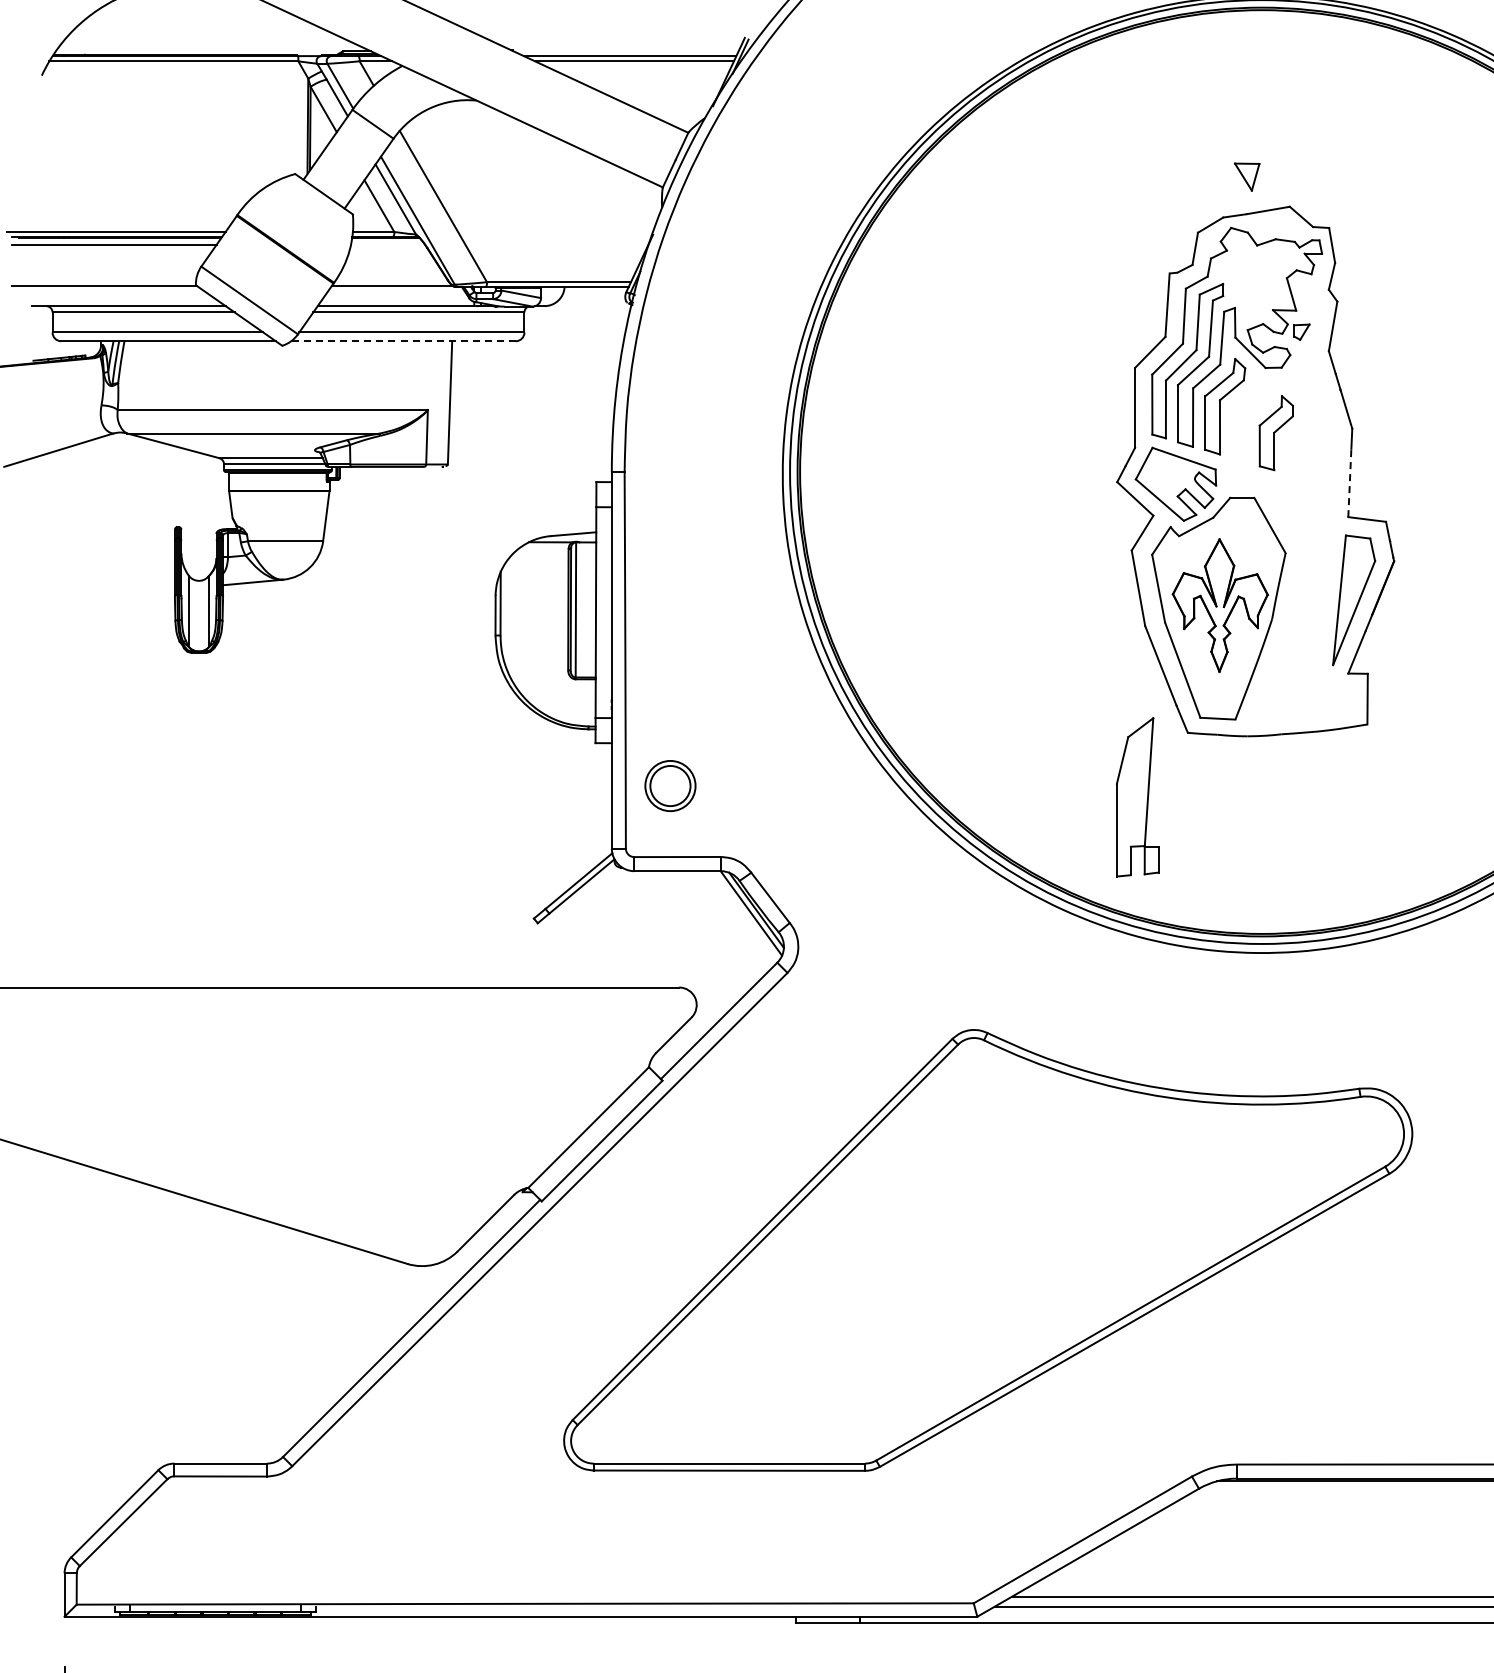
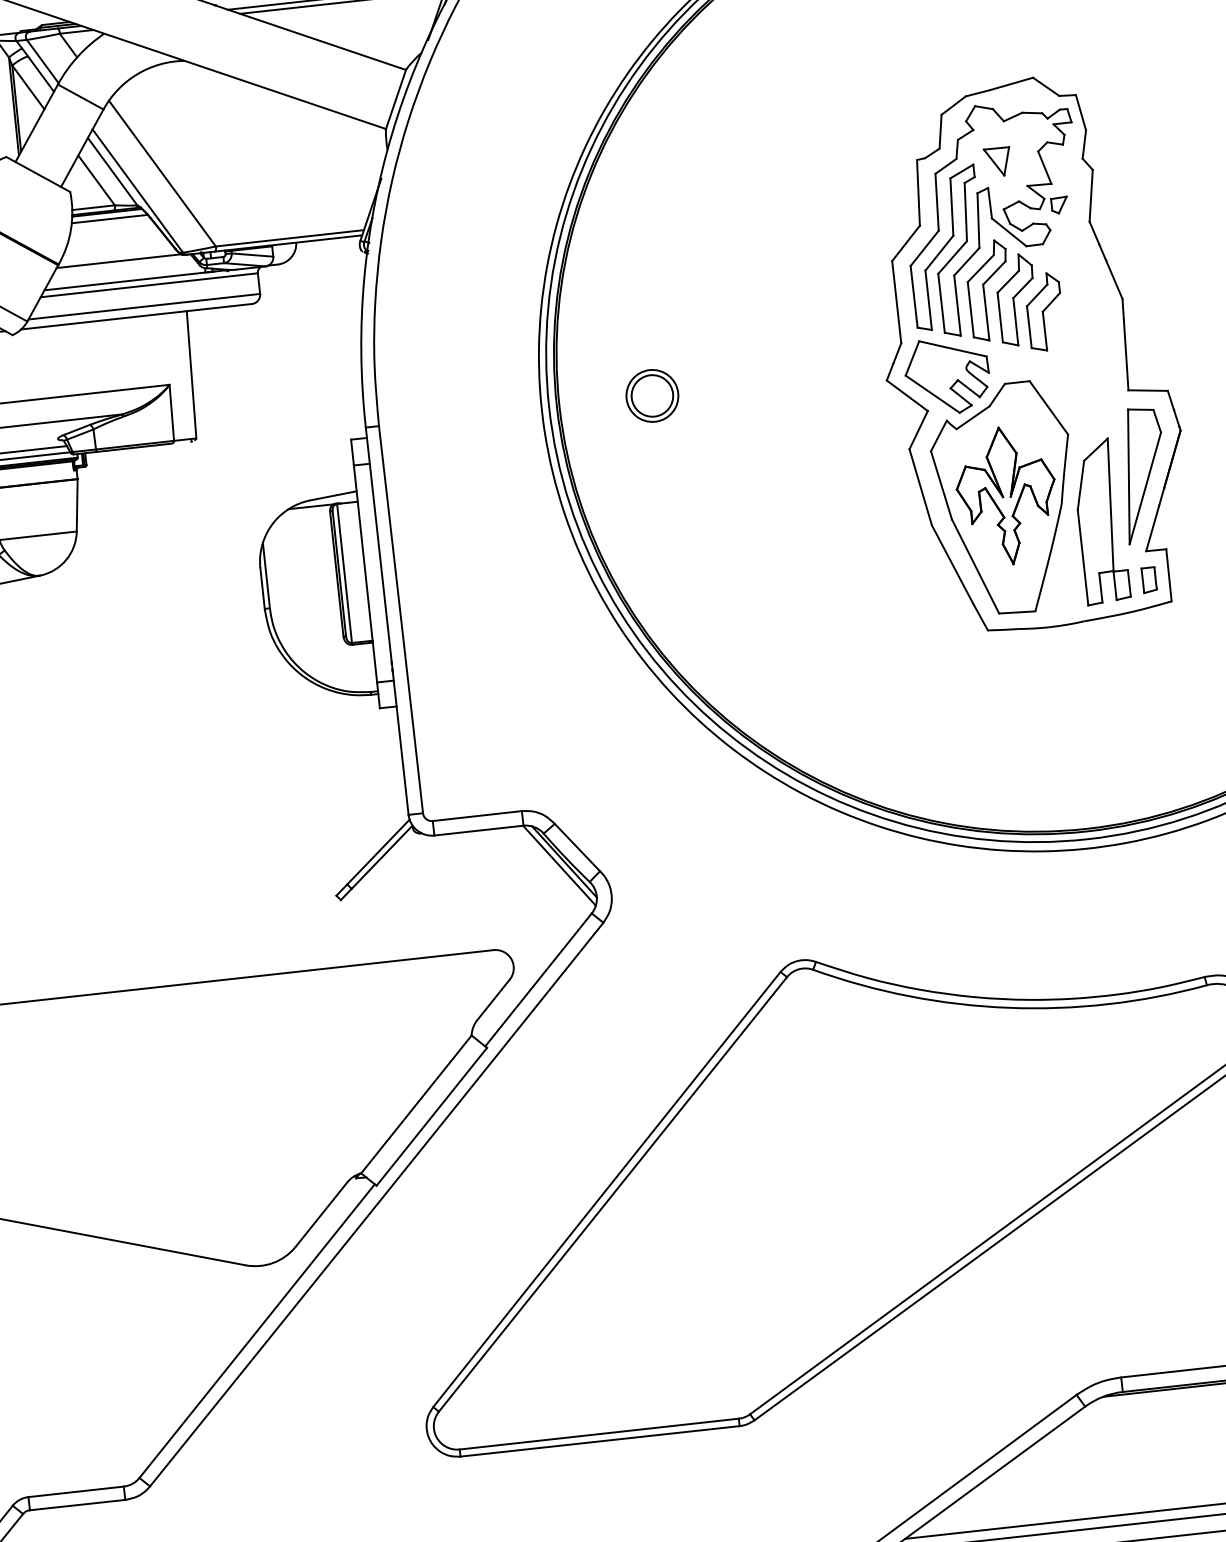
part: (1247, 176) -> (998, 161), moved
line: (388, 244) -> (110, 218), added
line: (402, 341) -> (135, 317), dashed -> solid
part: (1250, 418) -> (1016, 299), added
line: (1349, 482) -> (1125, 354), dashed -> solid
part: (1348, 701) -> (1149, 579), added
part: (670, 785) -> (652, 395), moved
part: (1137, 797) -> (1100, 521), moved

